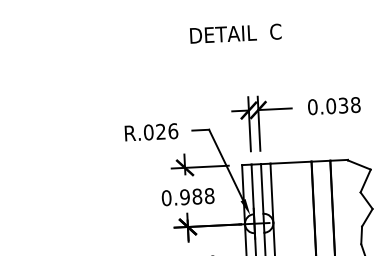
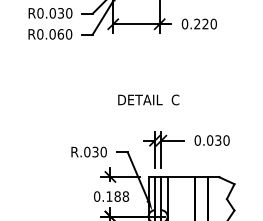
text: (235, 33) -> (148, 99), moved
text: (355, 104) -> (226, 140), 0.038 -> 0.030
text: (166, 130) -> (99, 151), R.026 -> R.030
text: (185, 197) -> (109, 196), 0.988 -> 0.188

